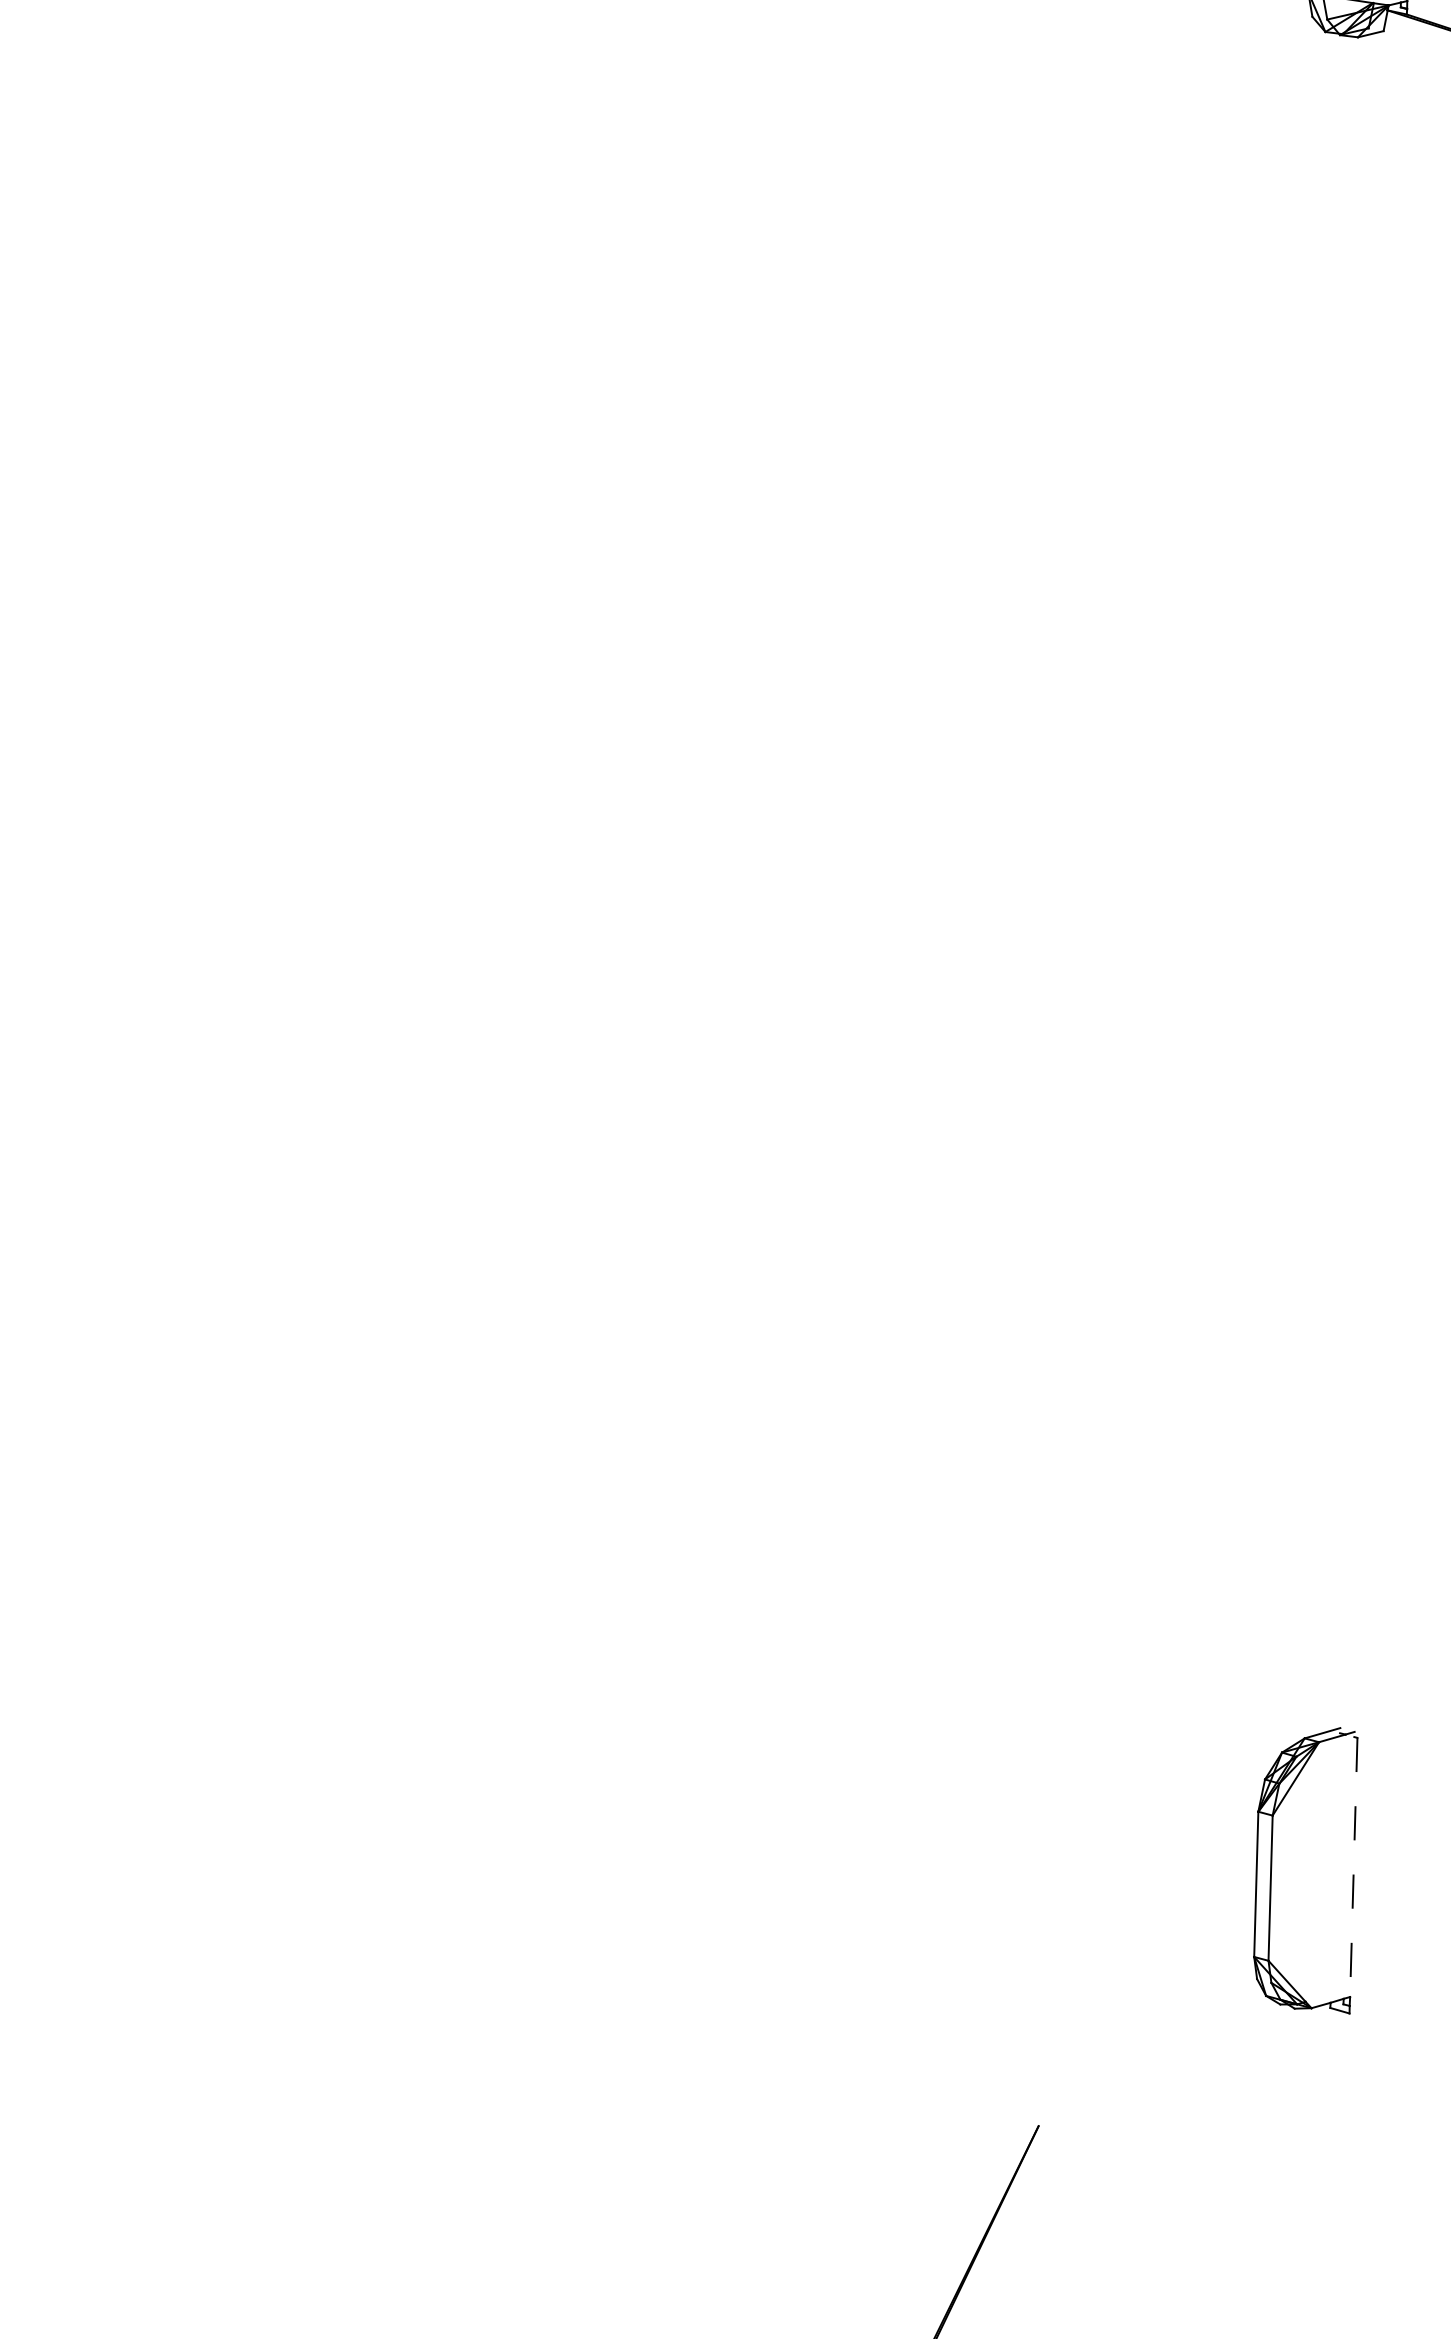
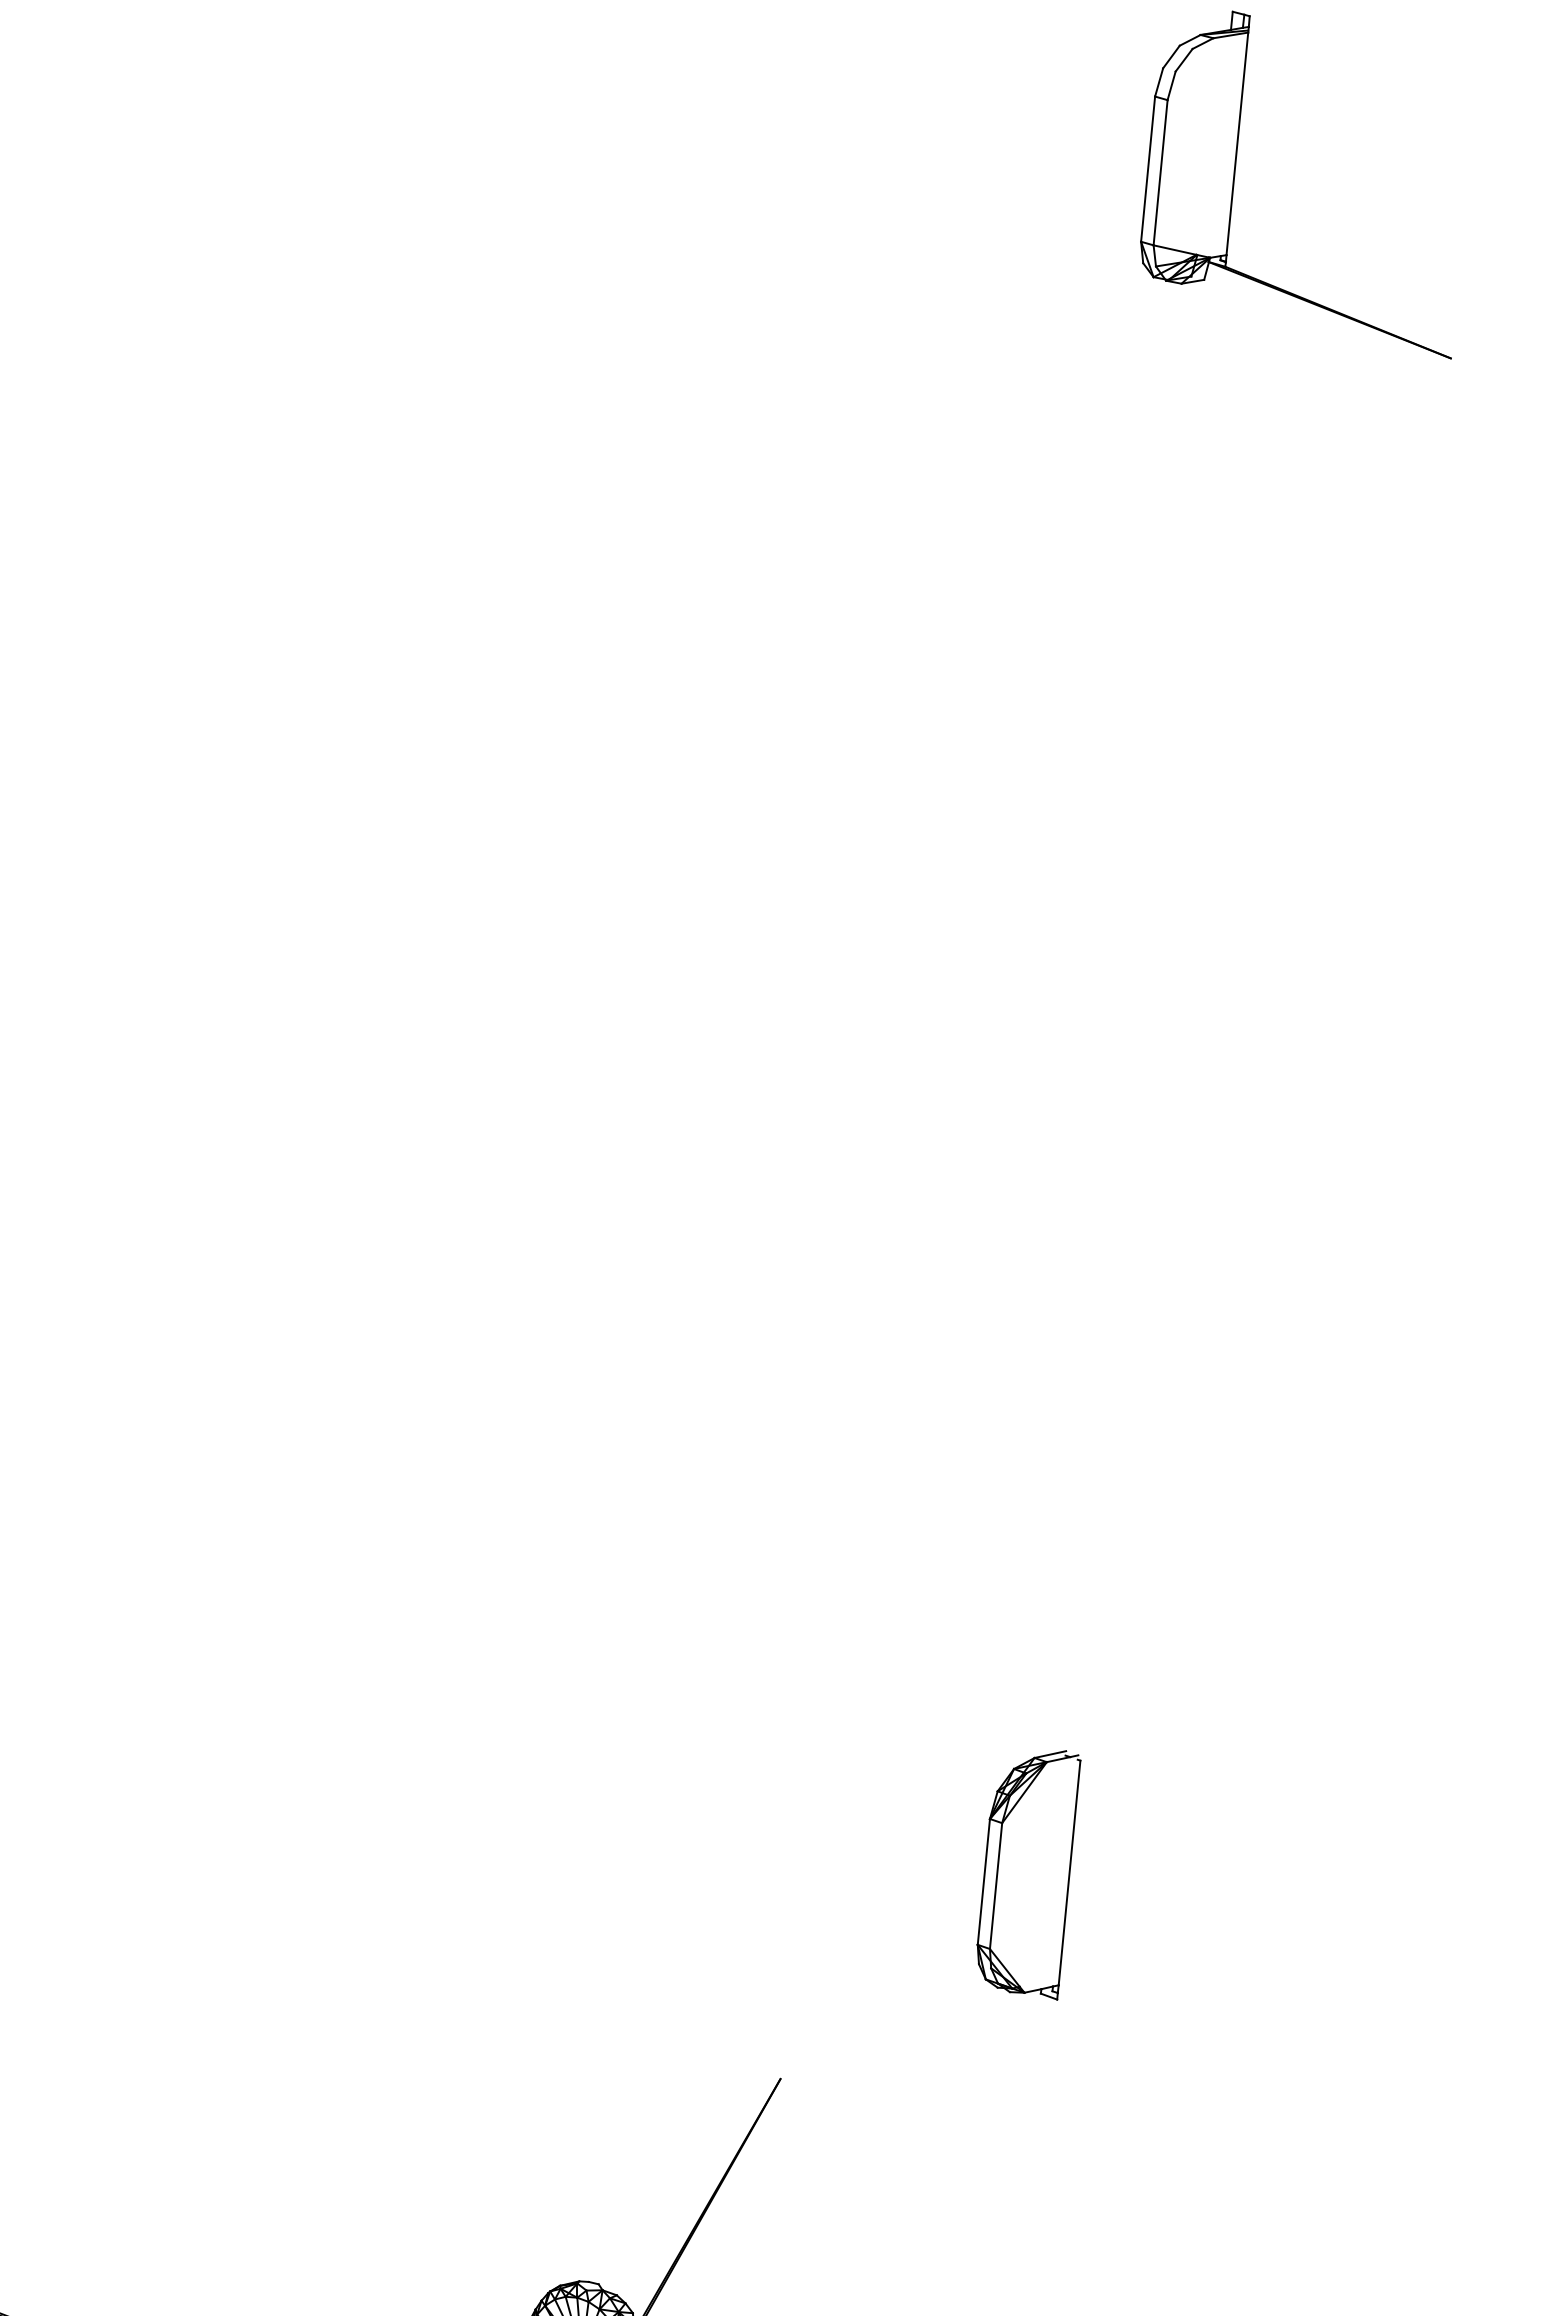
line: (1353, 1866) -> (1069, 1872), dashed -> solid

